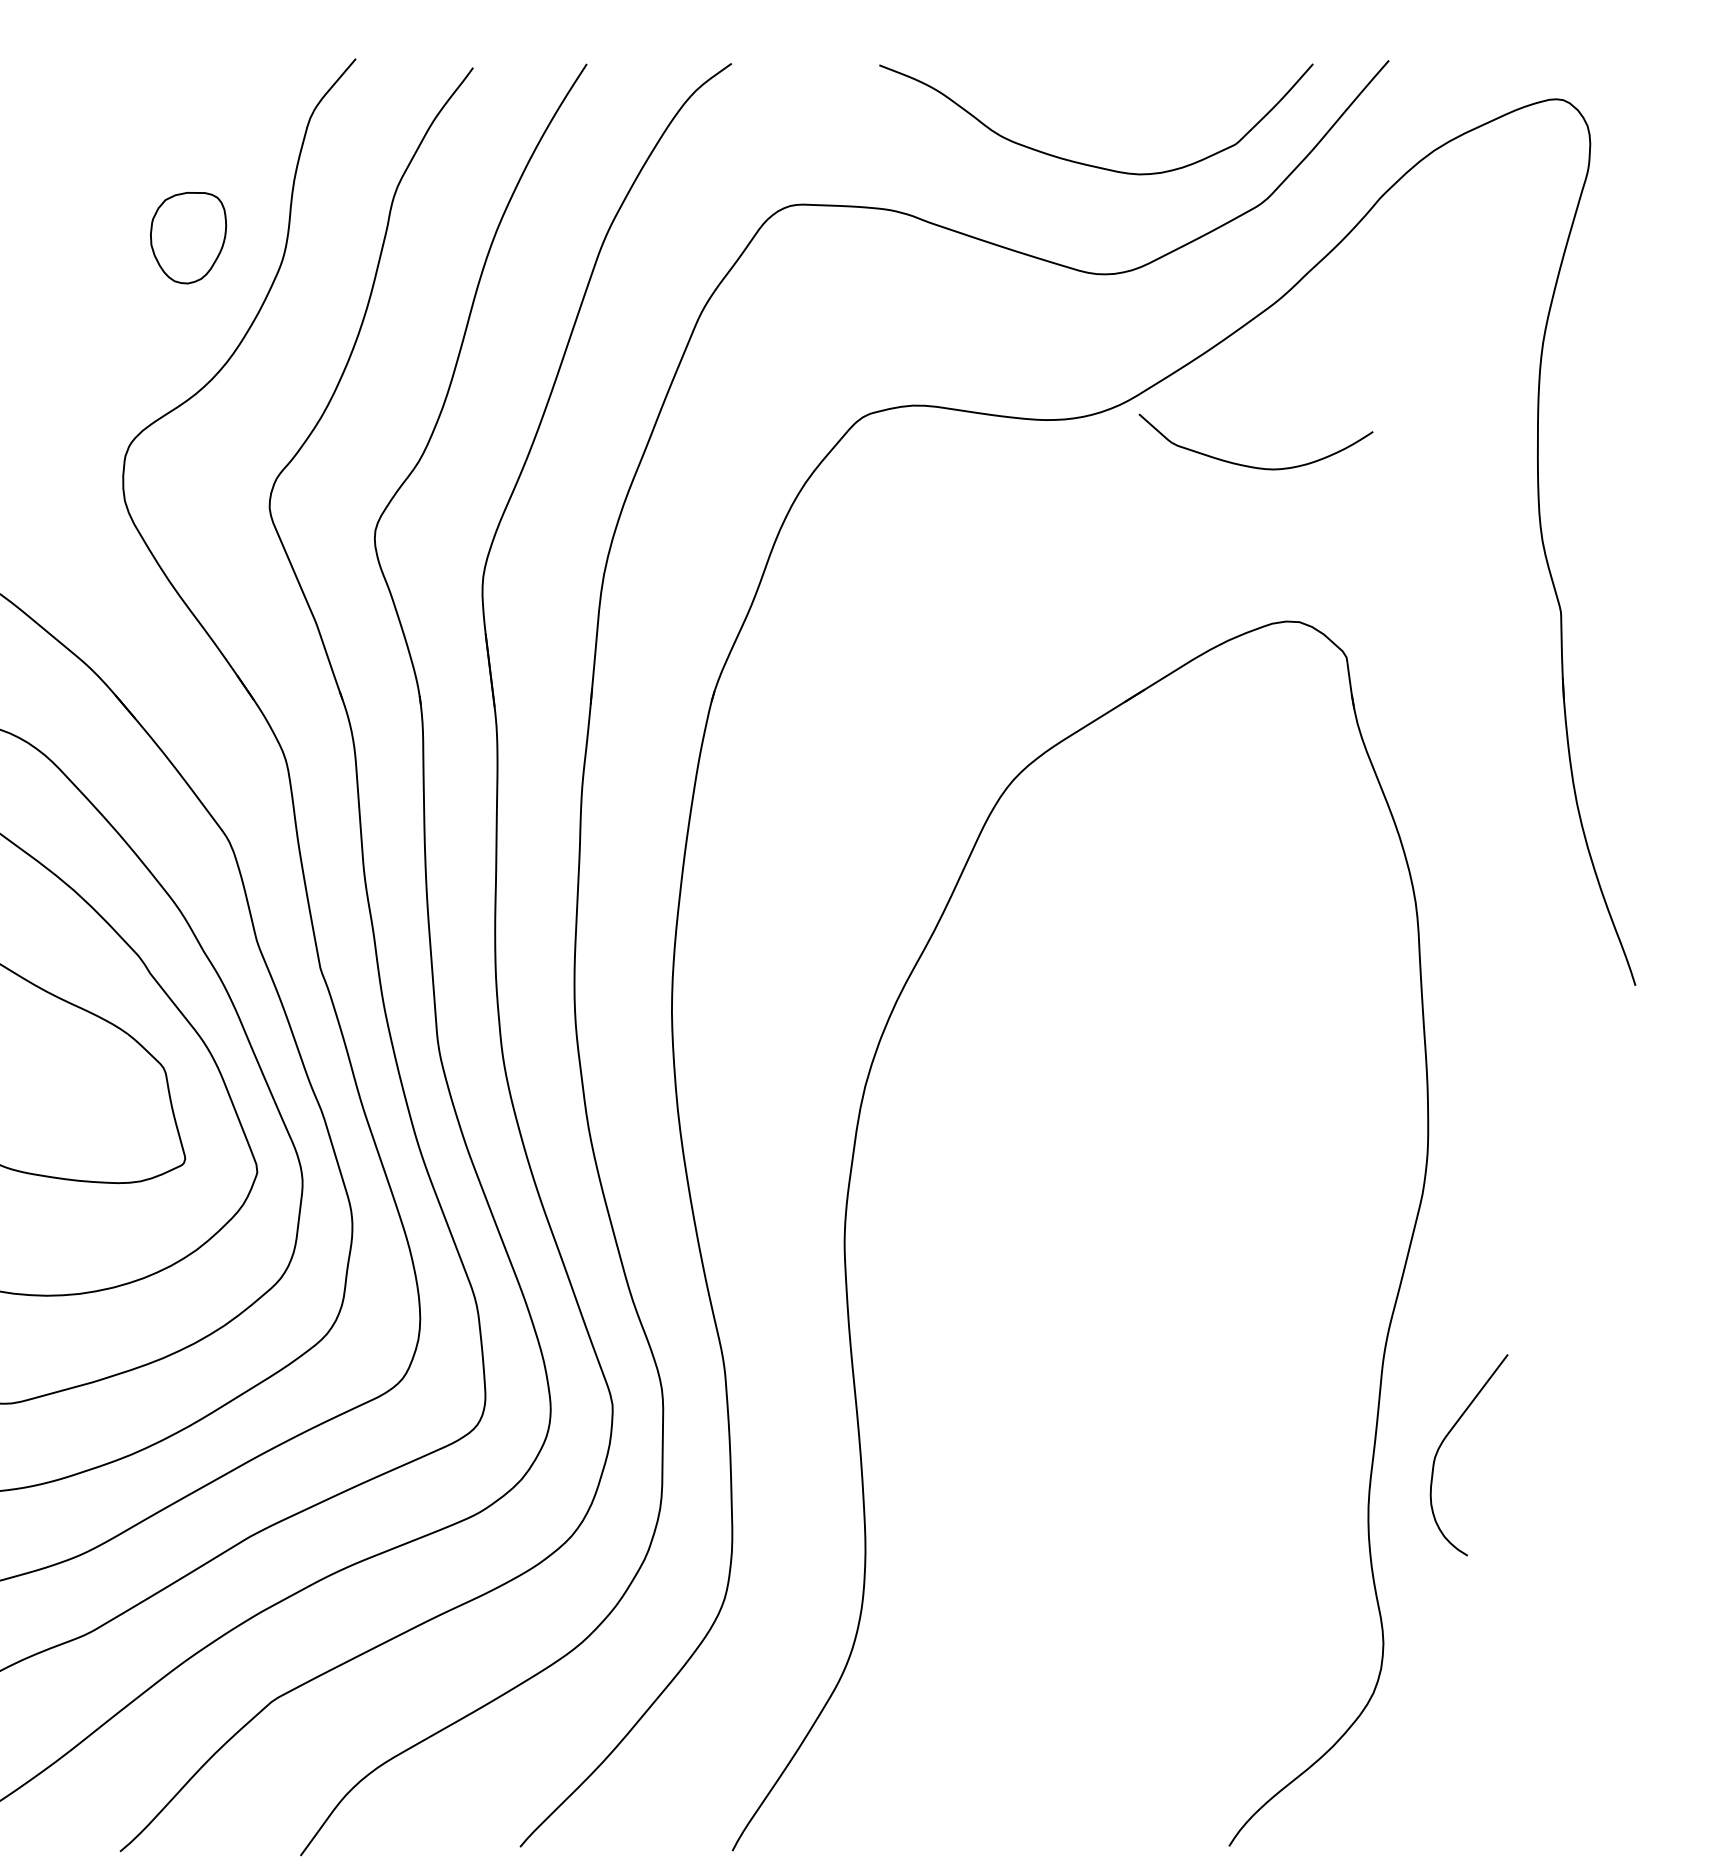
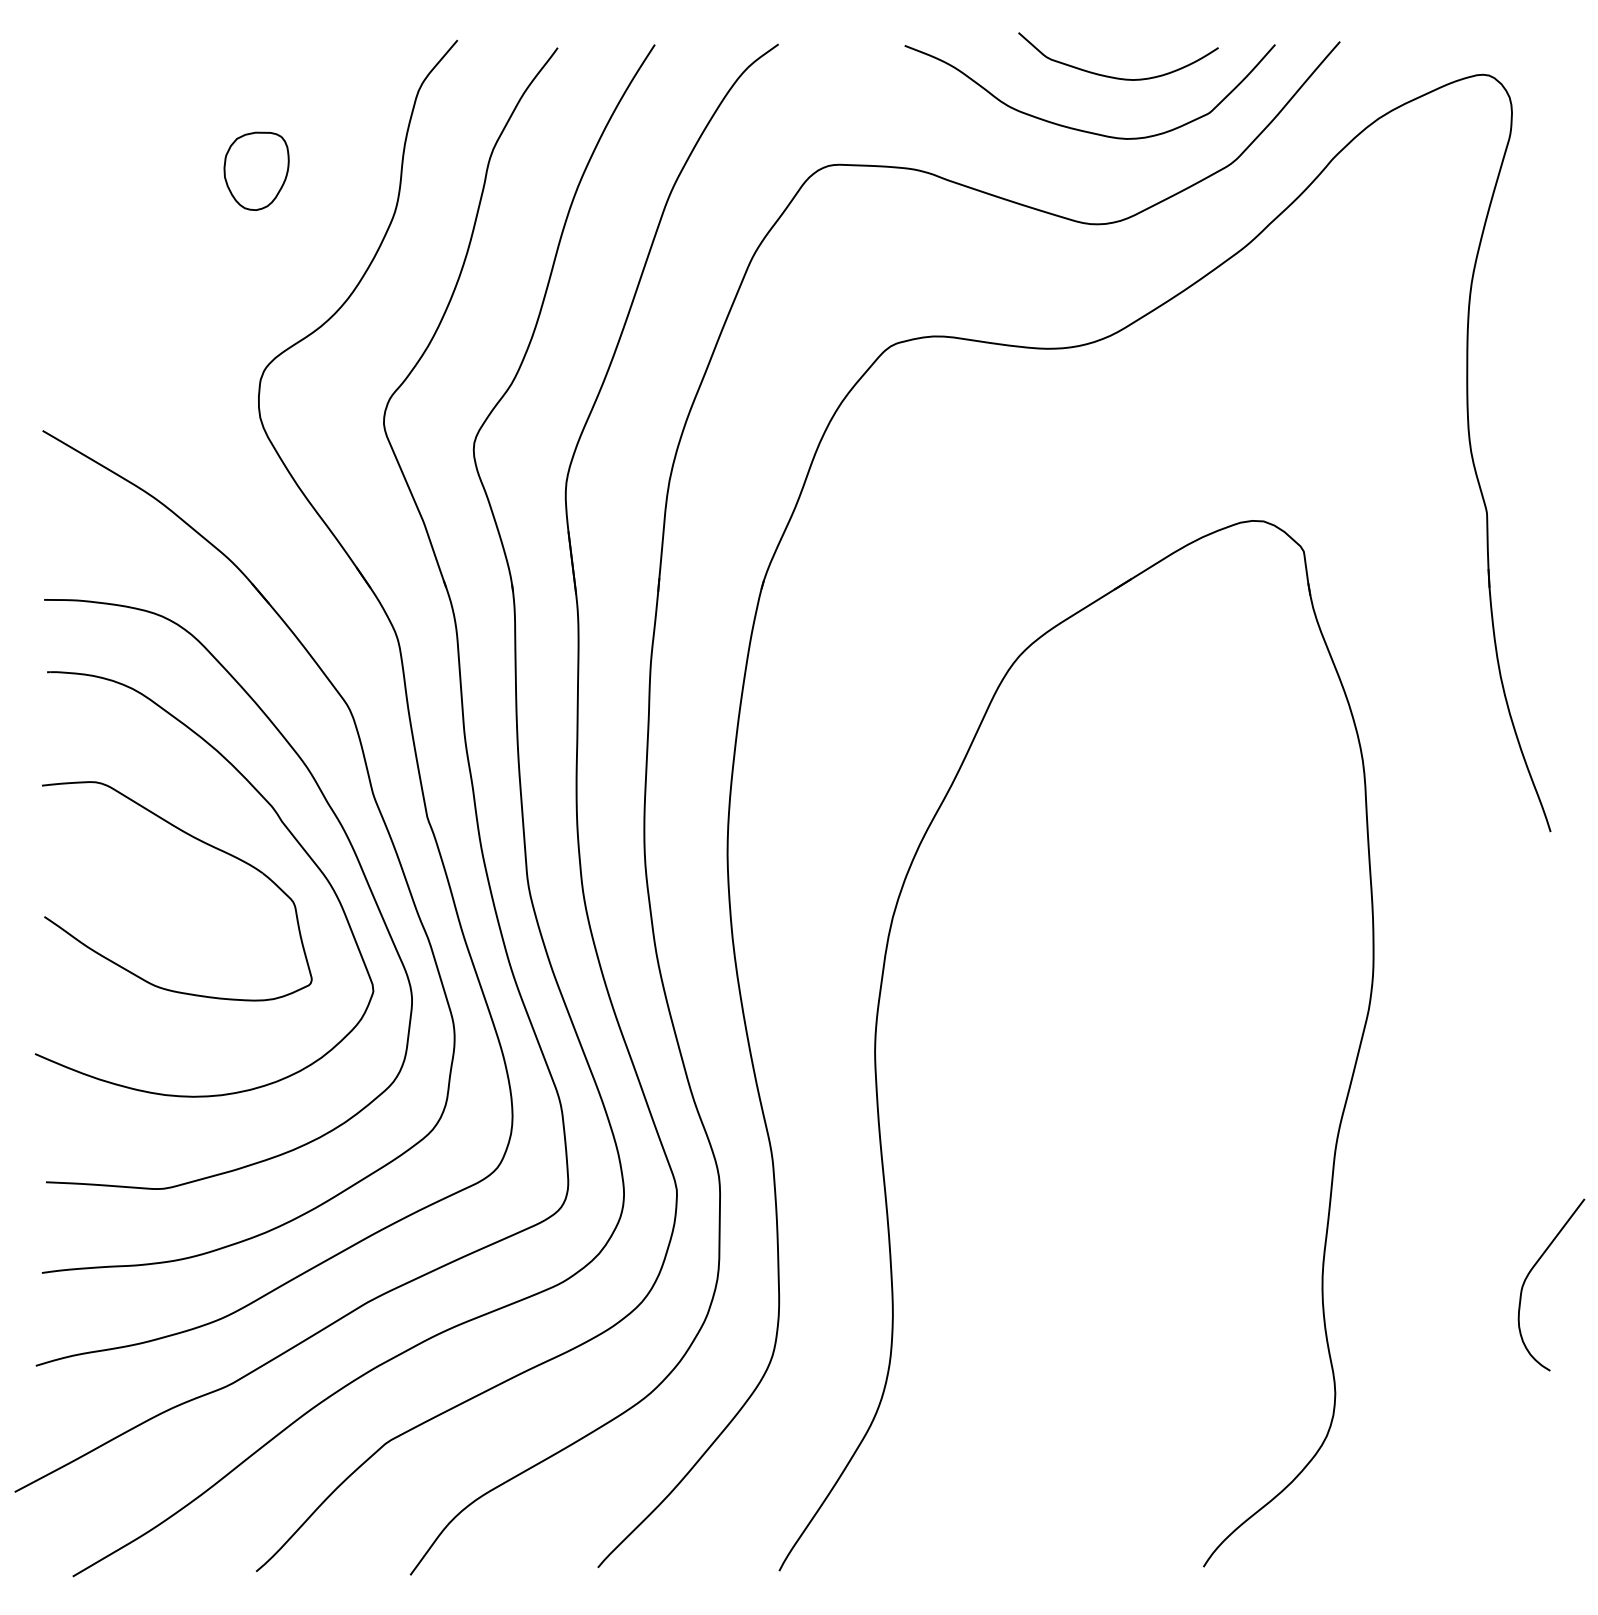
part: (188, 237) -> (256, 170), moved
curve: (1250, 465) -> (1113, 76), moved
curve: (1445, 1439) -> (1531, 1271), moved

